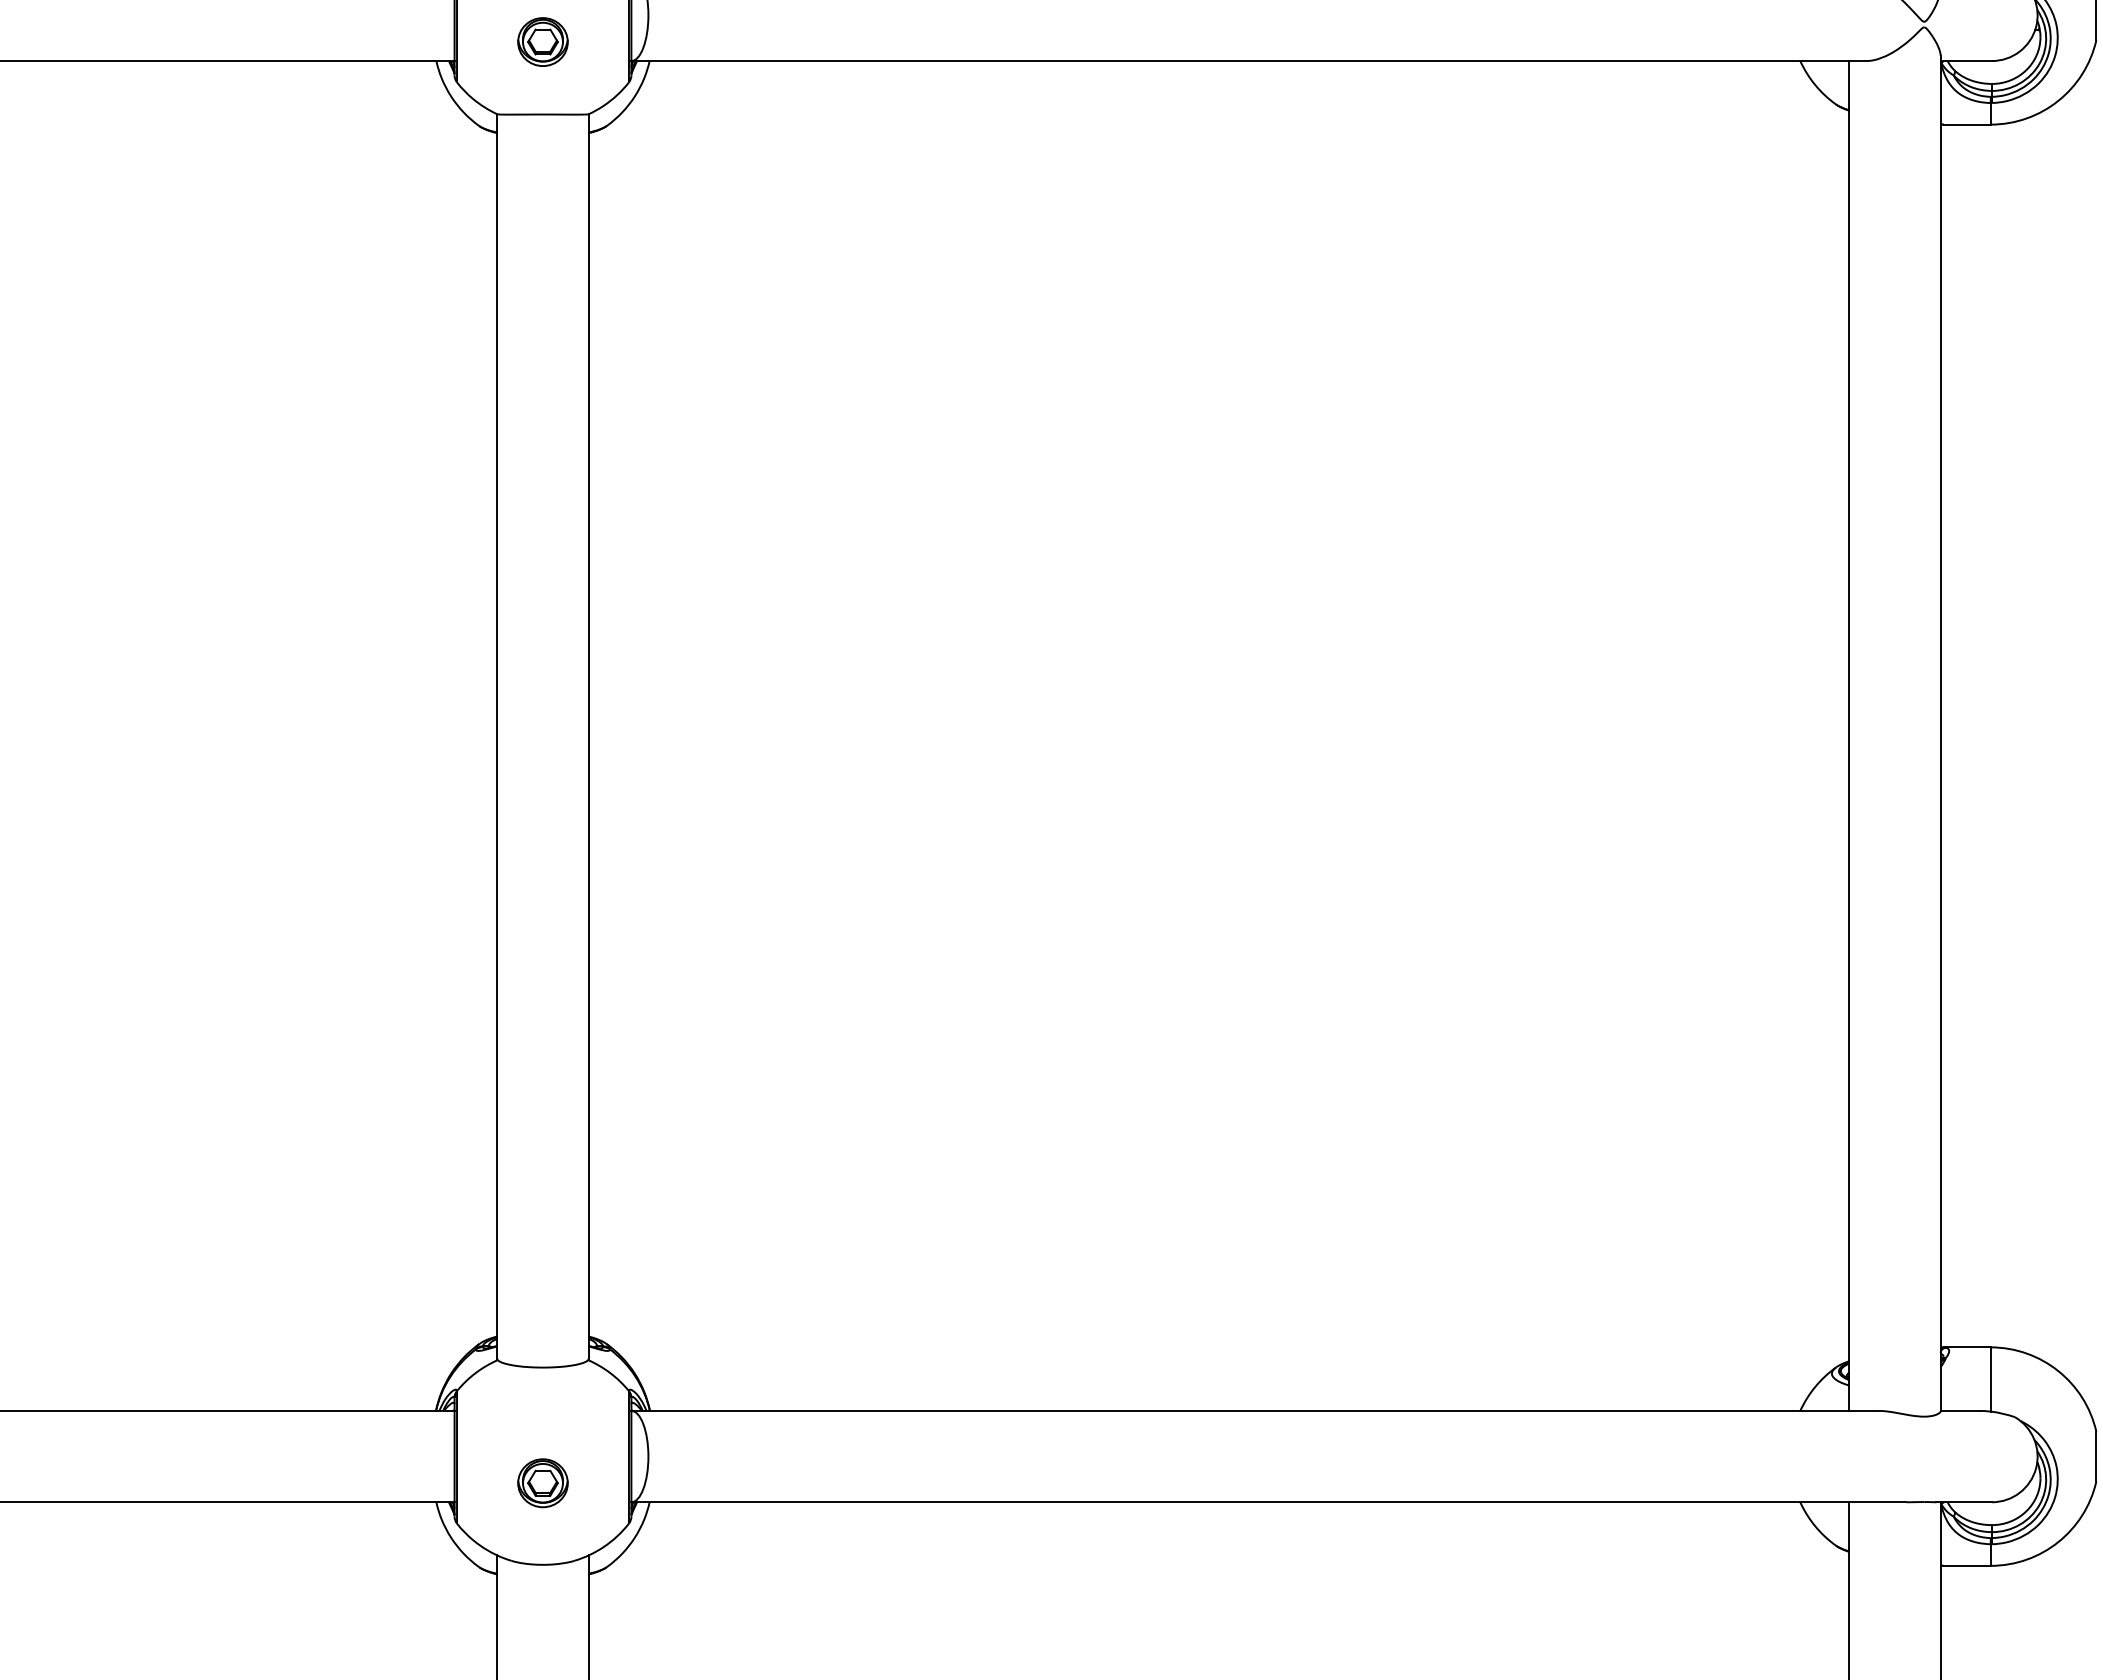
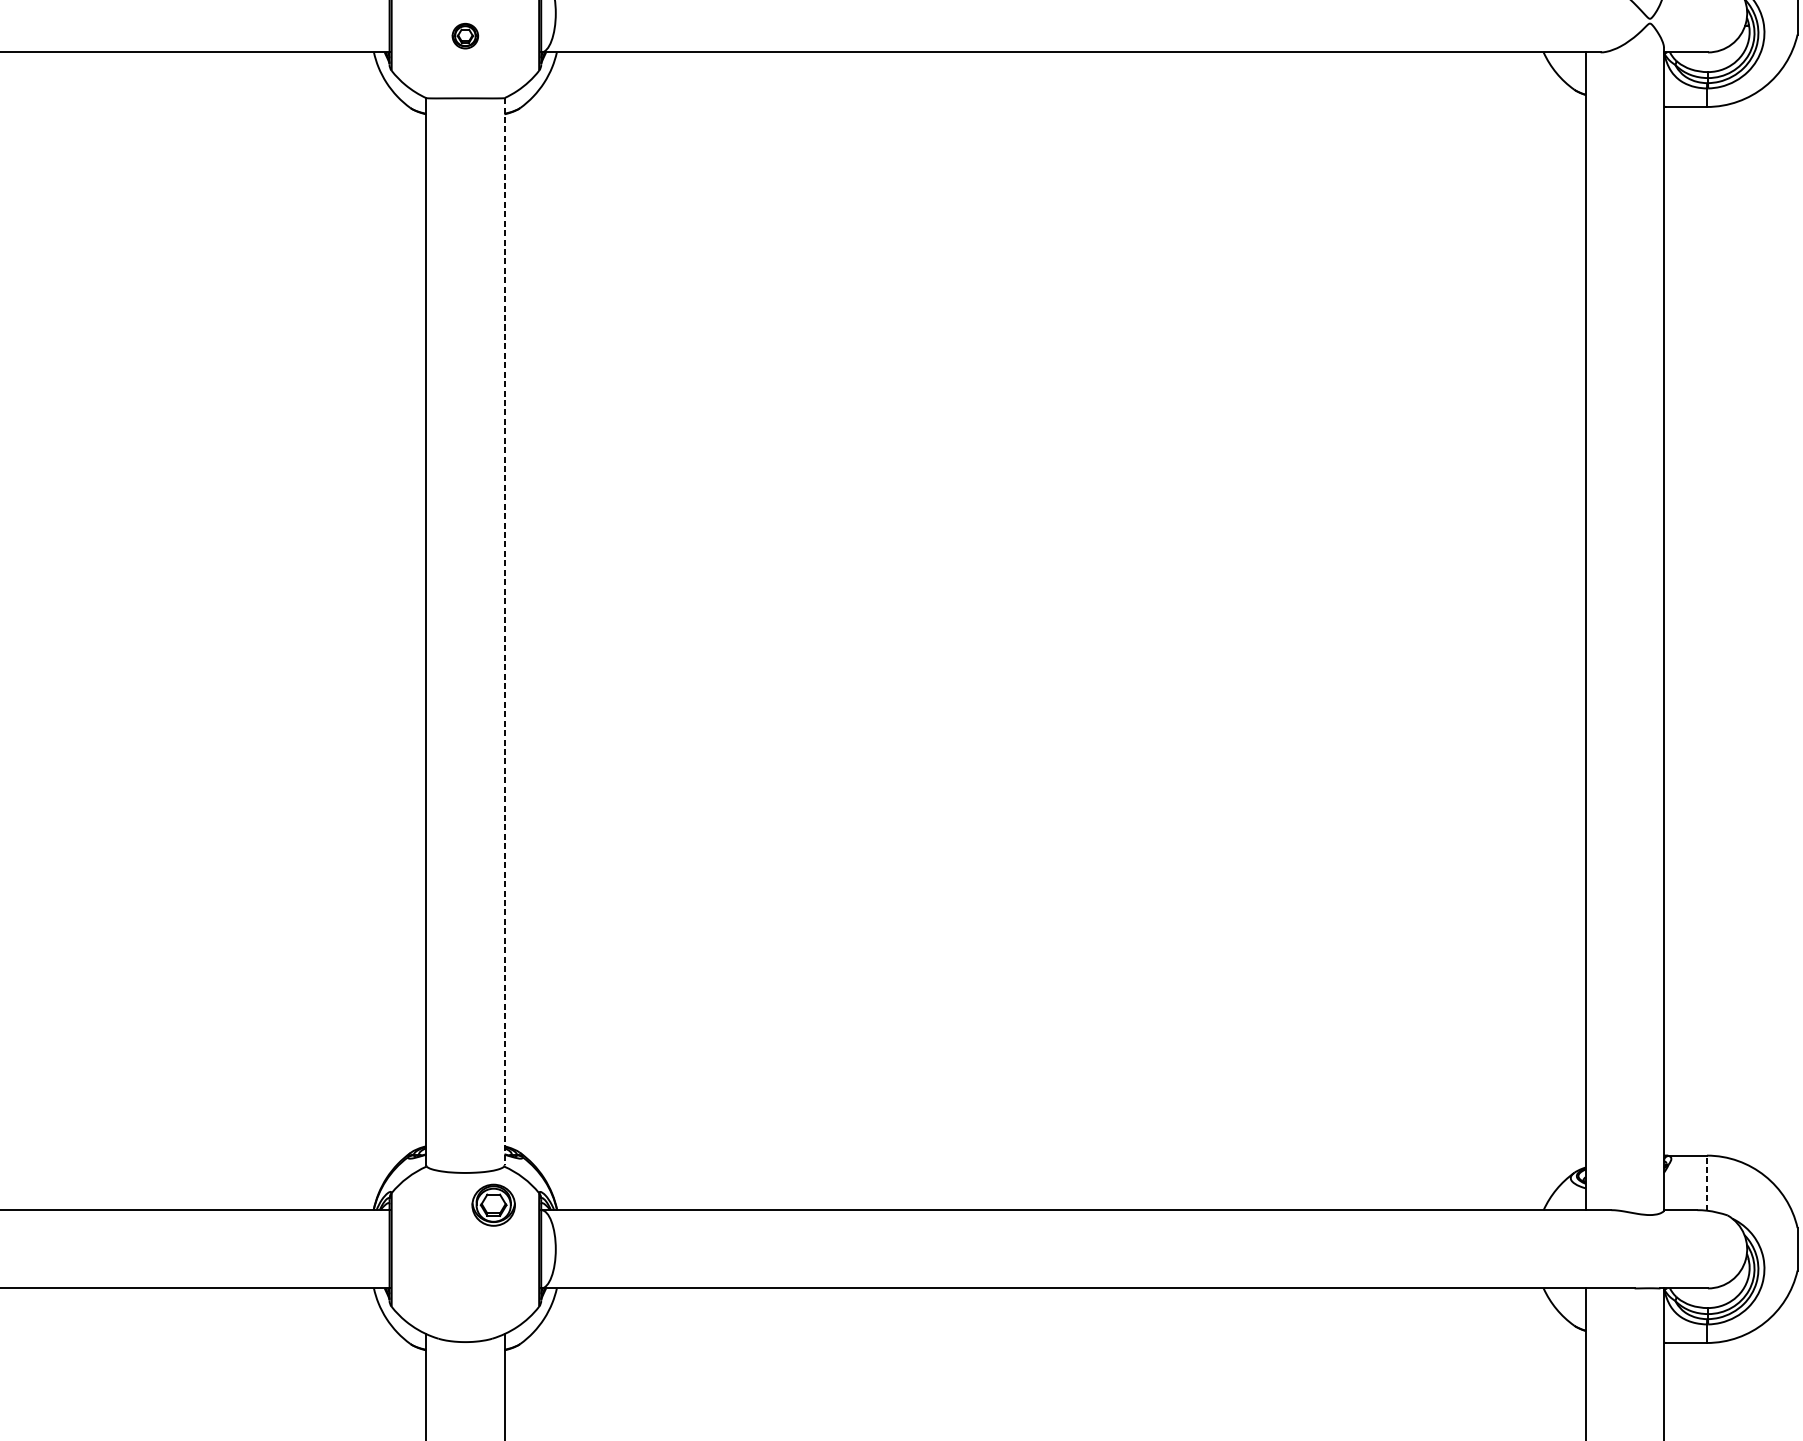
part: (542, 41) -> (464, 35), size x0.6
line: (588, 736) -> (504, 631), solid -> dashed
line: (1990, 1378) -> (1706, 1182), solid -> dashed
part: (542, 1483) -> (493, 1205), moved

